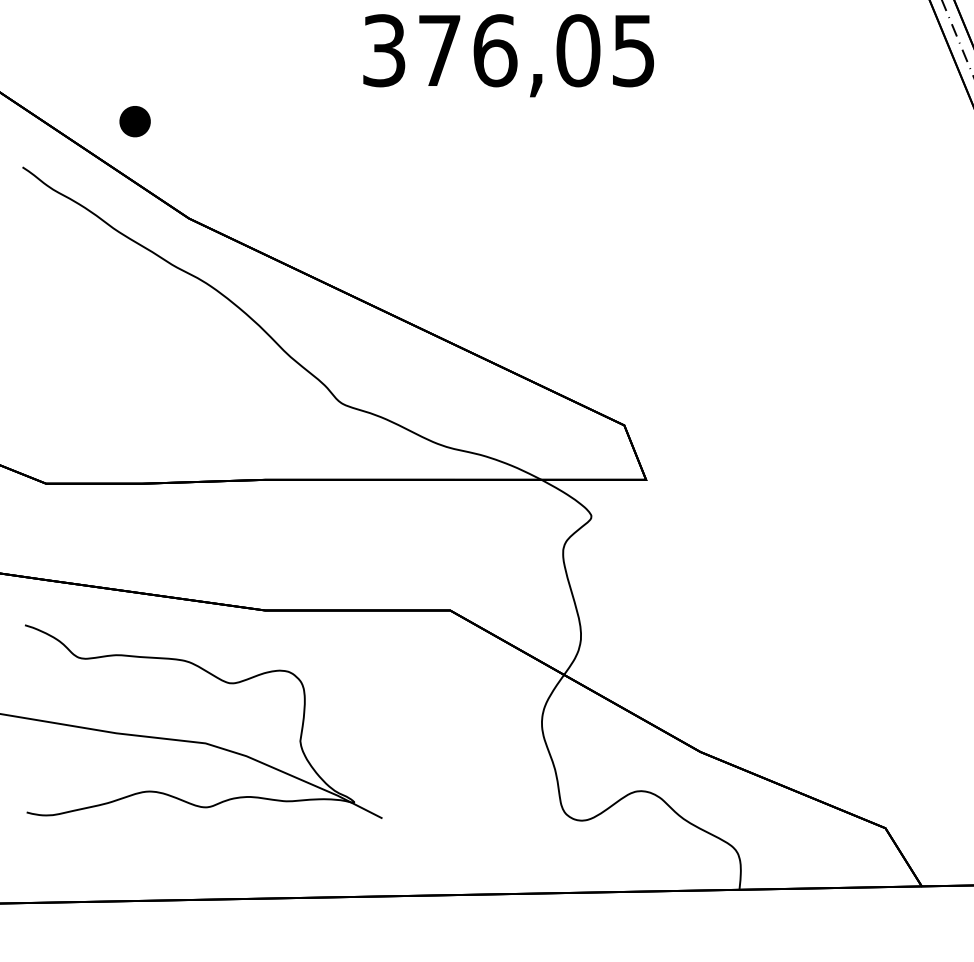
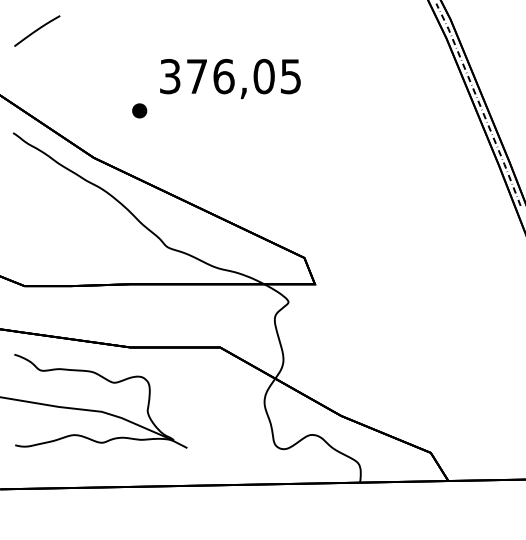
text: (508, 56) -> (230, 79), moved
part: (134, 120) -> (139, 110), moved

